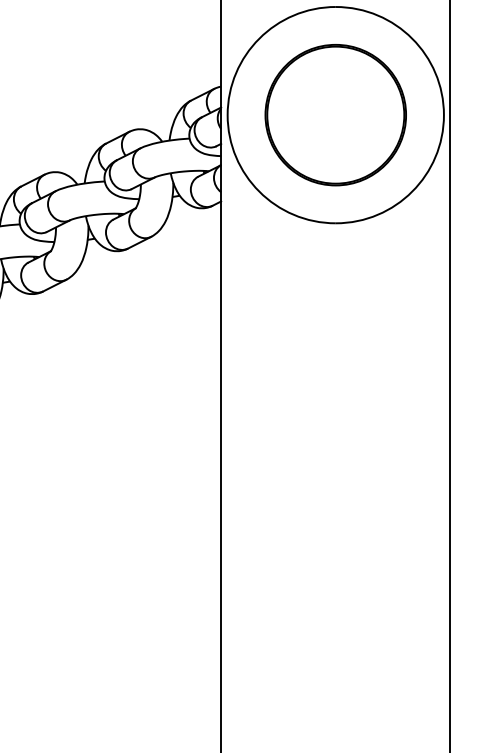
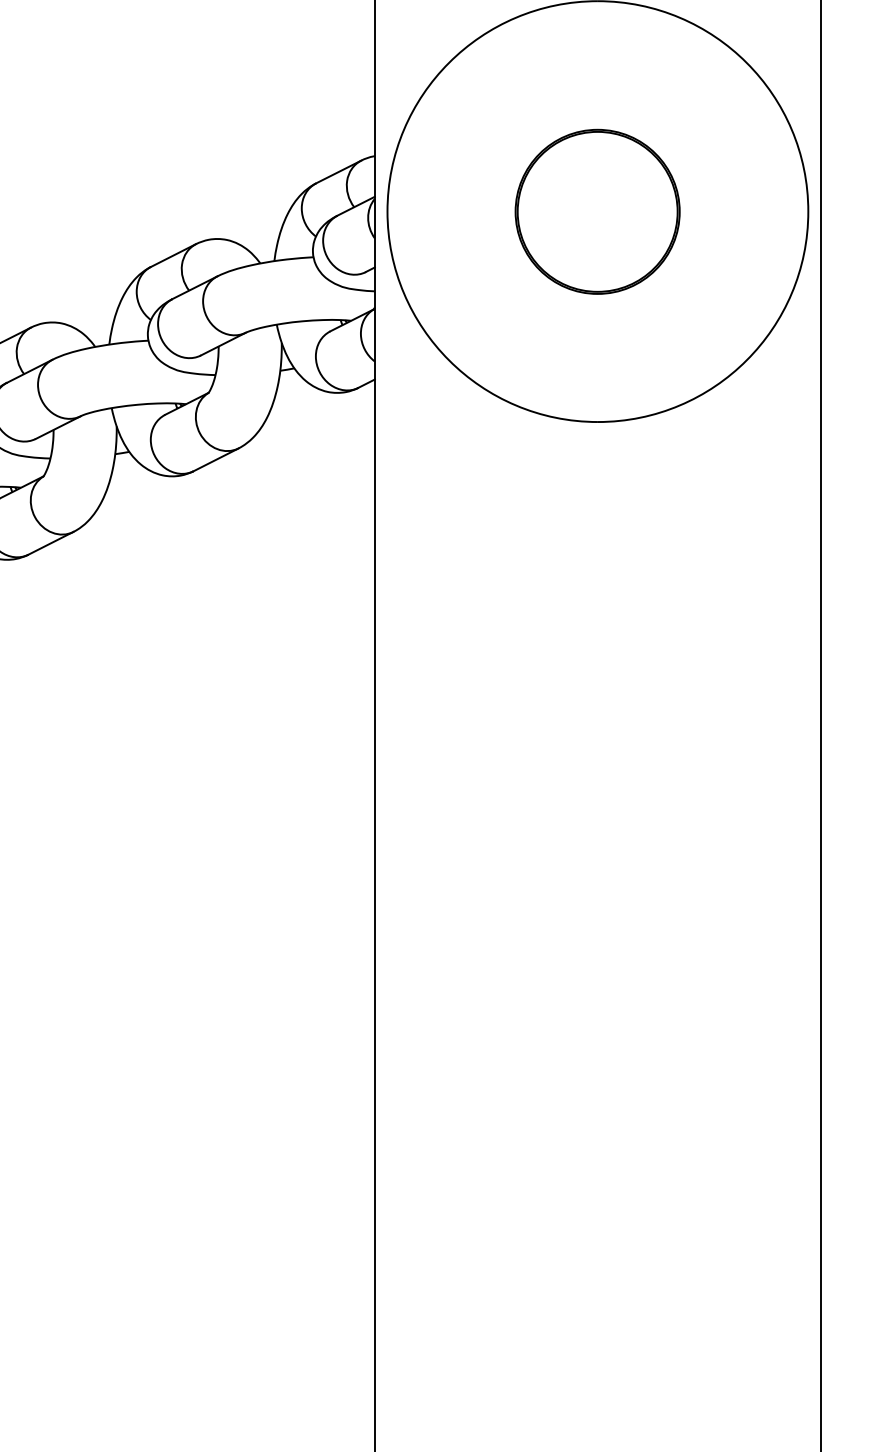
part: (335, 115) -> (597, 212), size x0.6

